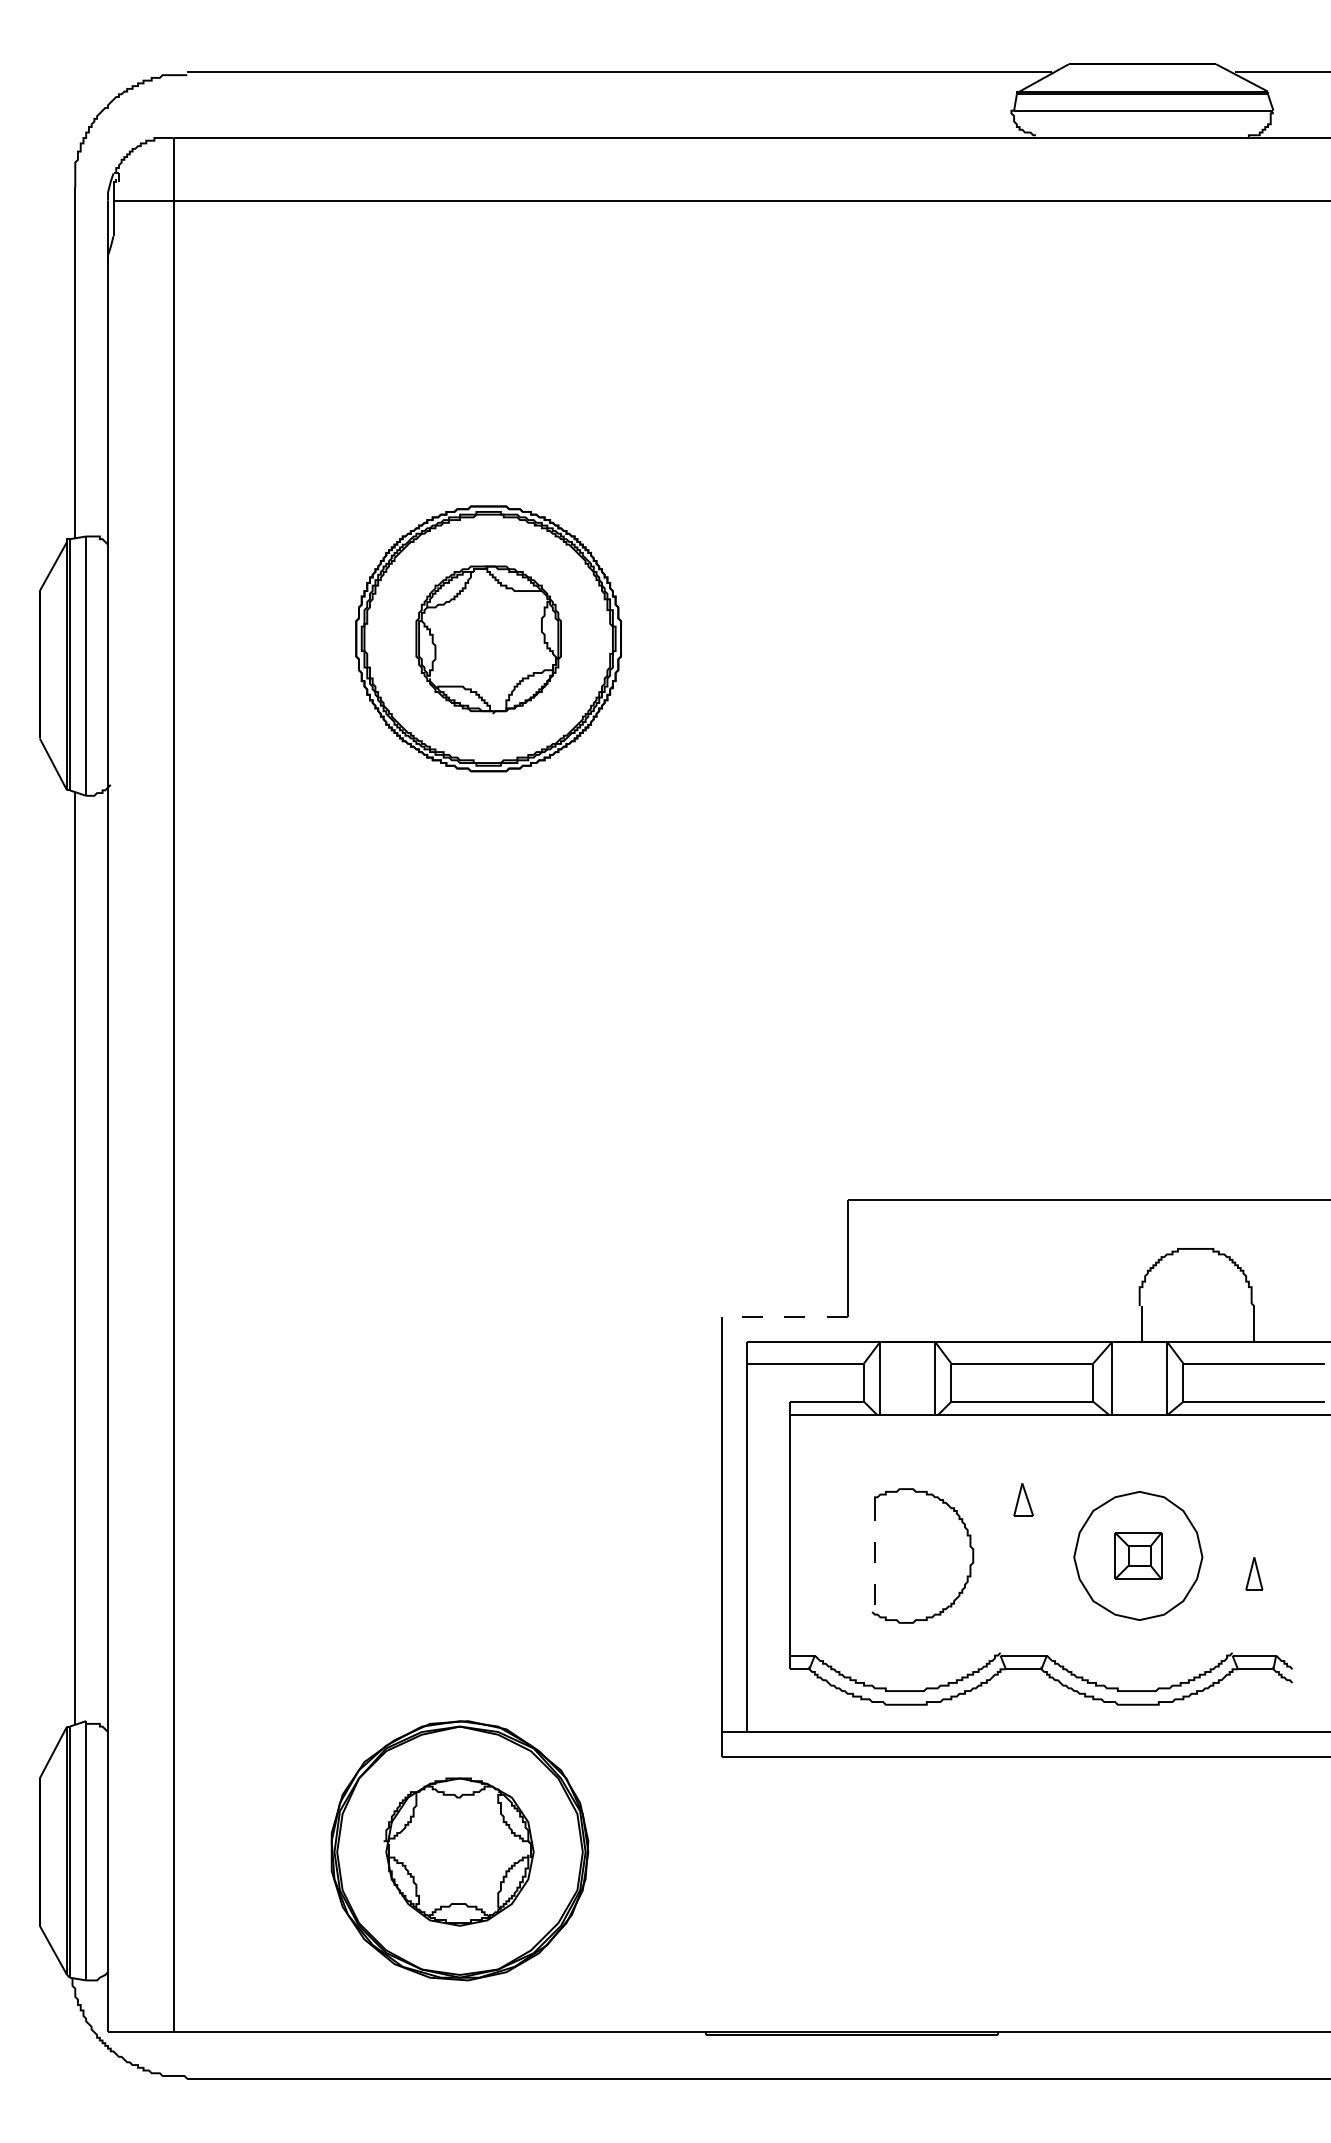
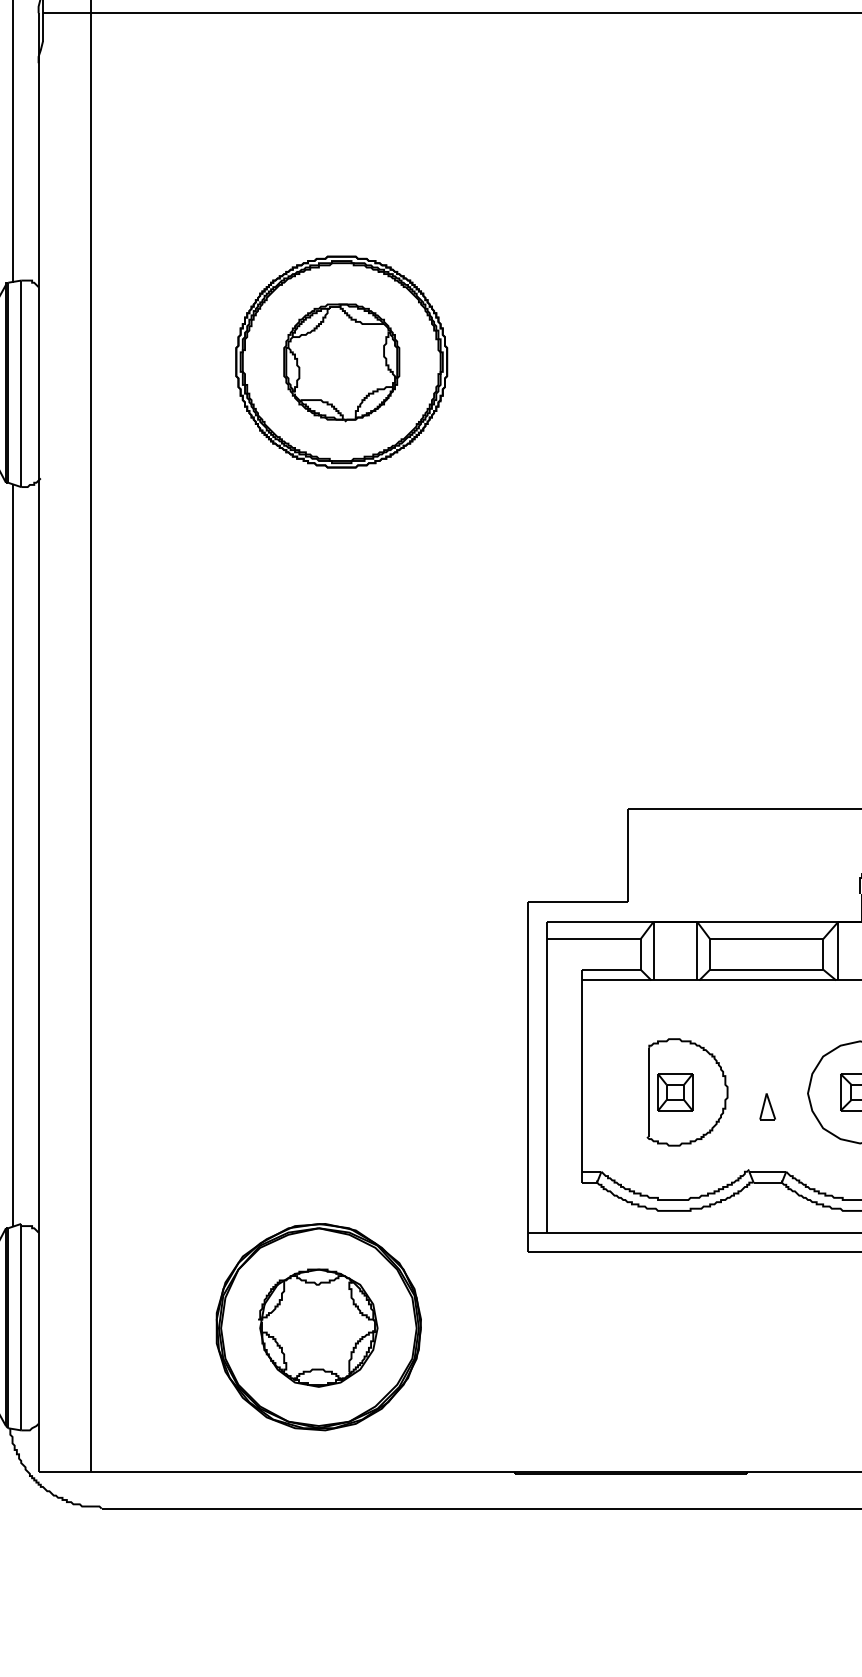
line: (784, 1317) -> (577, 902), dashed -> solid
part: (1023, 1499) -> (767, 1106), moved
line: (874, 1555) -> (648, 1092), dashed -> solid
part: (907, 1555) -> (675, 1092), added

